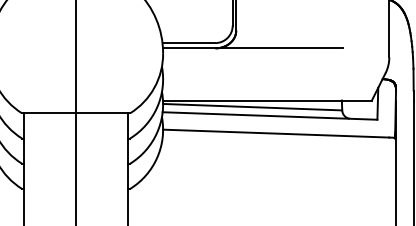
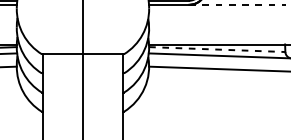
line: (279, 48) -> (237, 4), solid -> dashed
line: (252, 107) -> (217, 49), solid -> dashed

